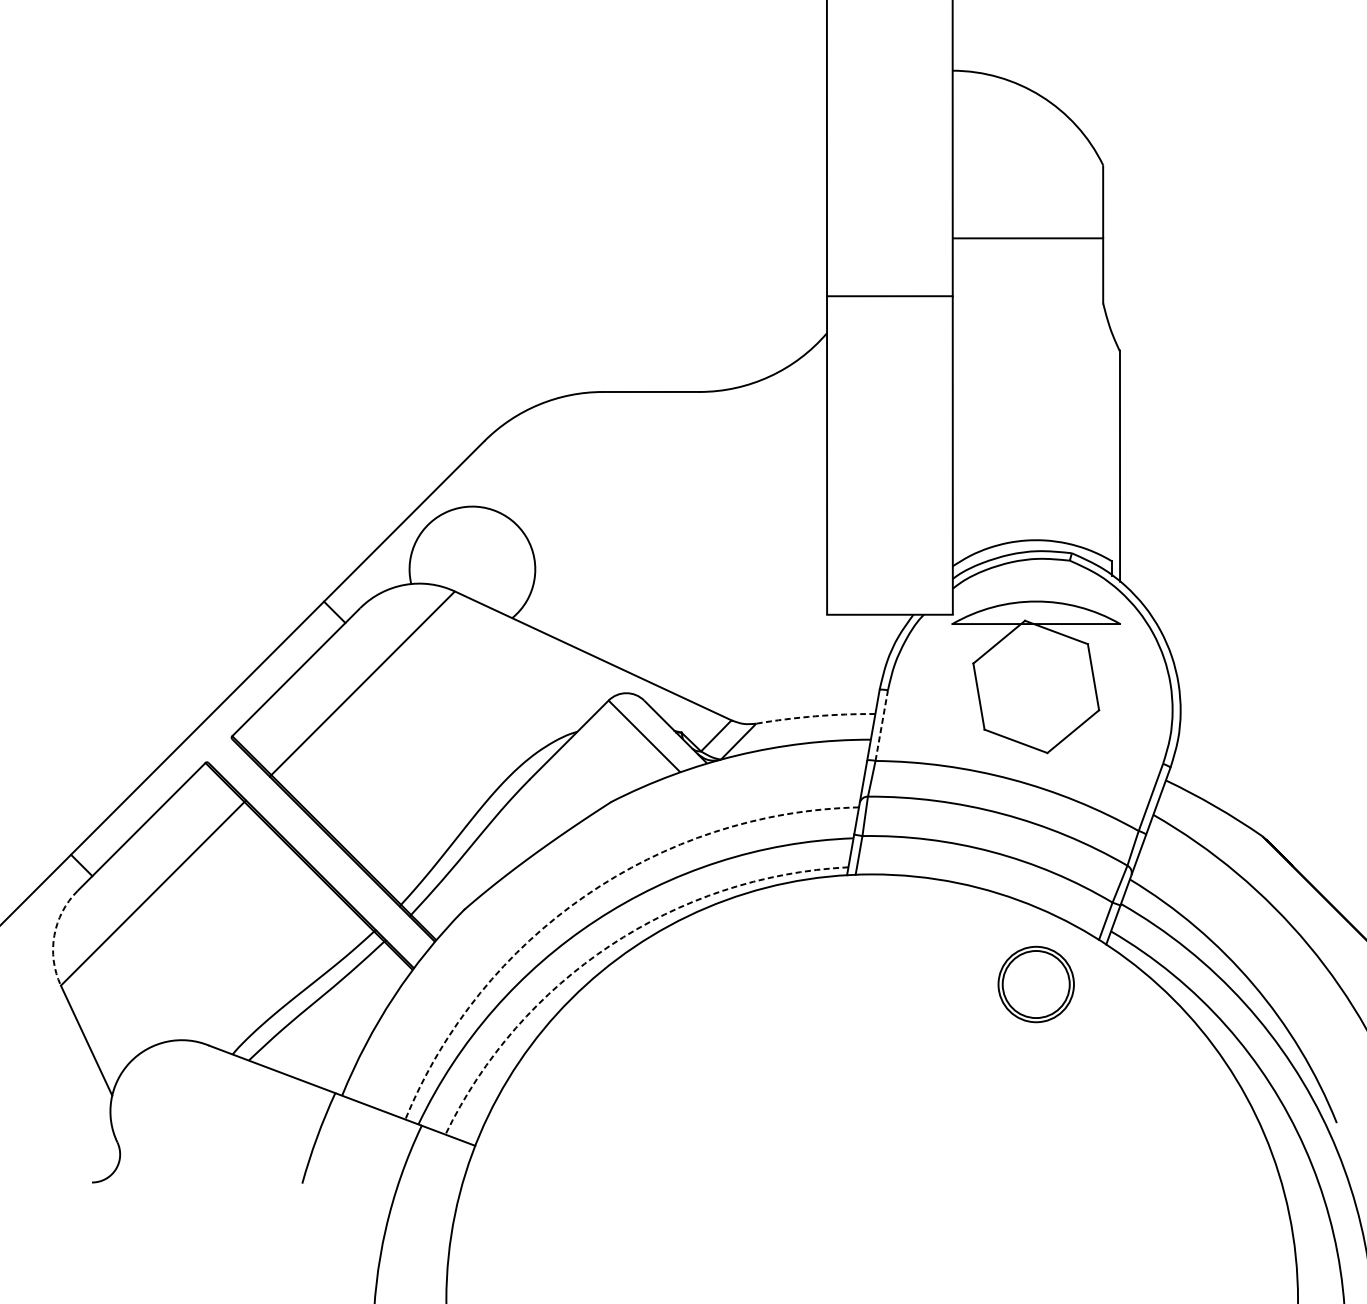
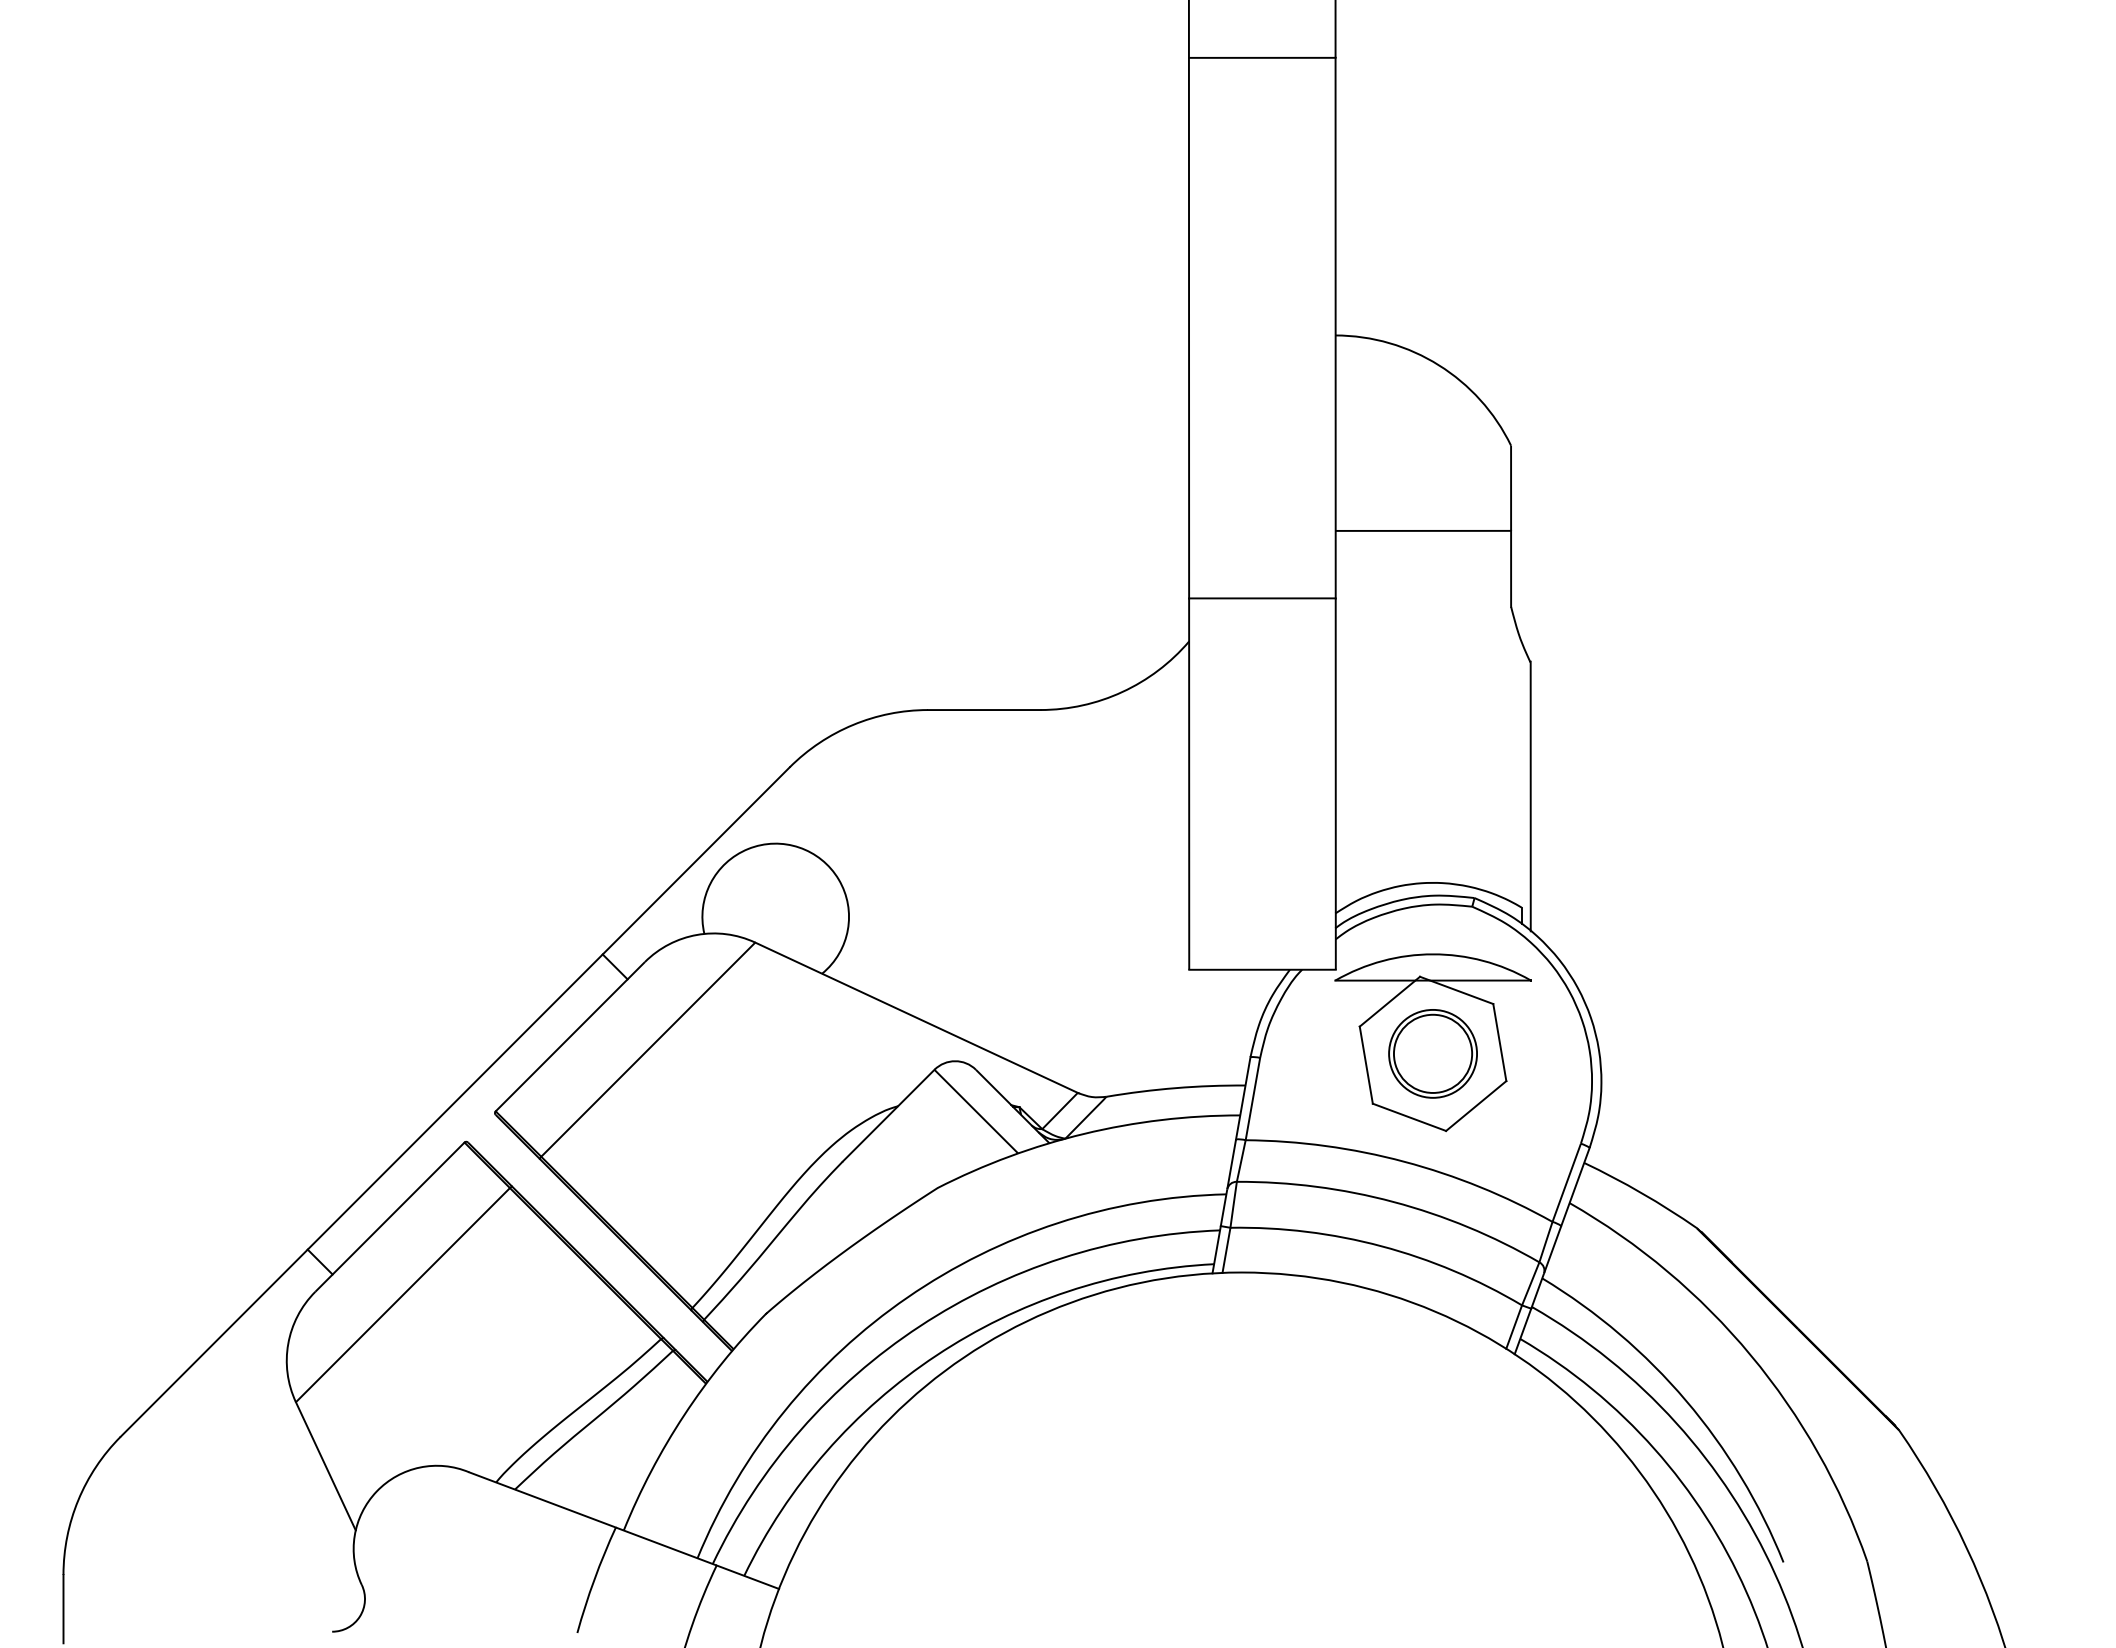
arc: (815, 716) -> (1175, 1088), dashed -> solid
line: (881, 726) -> (1252, 1099), dashed -> solid
arc: (585, 895) -> (907, 1297), dashed -> solid
arc: (54, 935) -> (288, 1343), dashed -> solid
arc: (610, 945) -> (936, 1355), dashed -> solid
part: (1035, 984) -> (1432, 1053), moved

